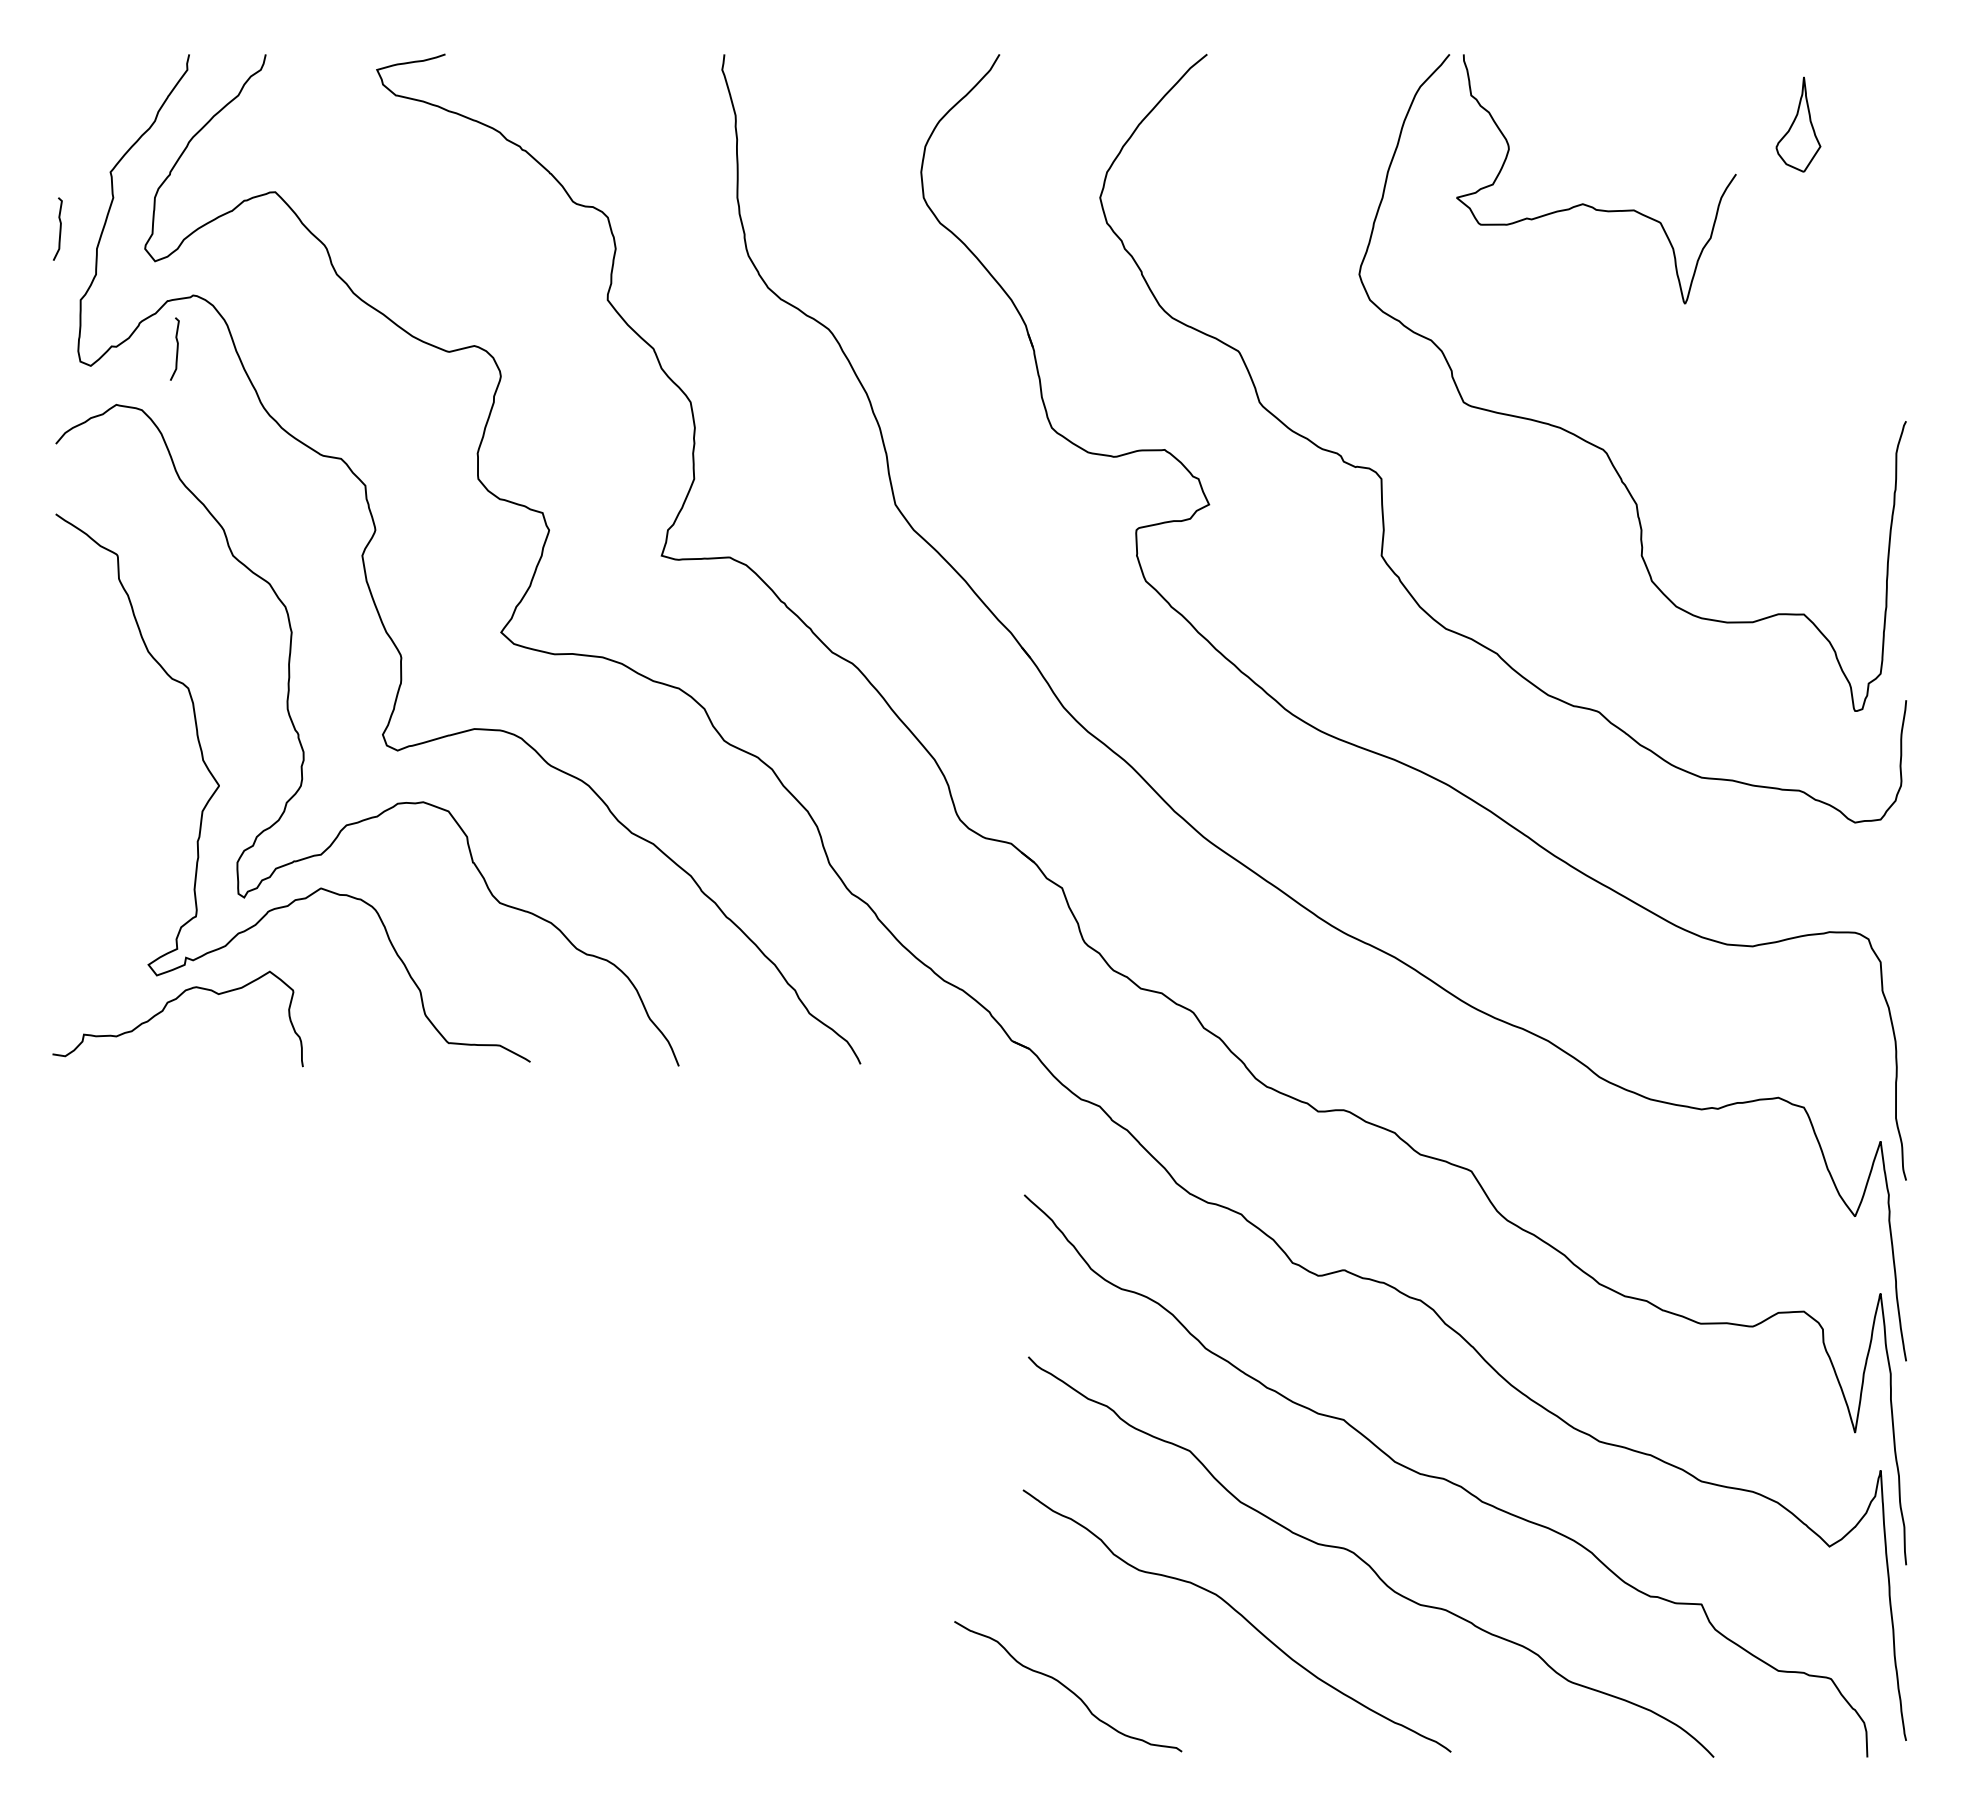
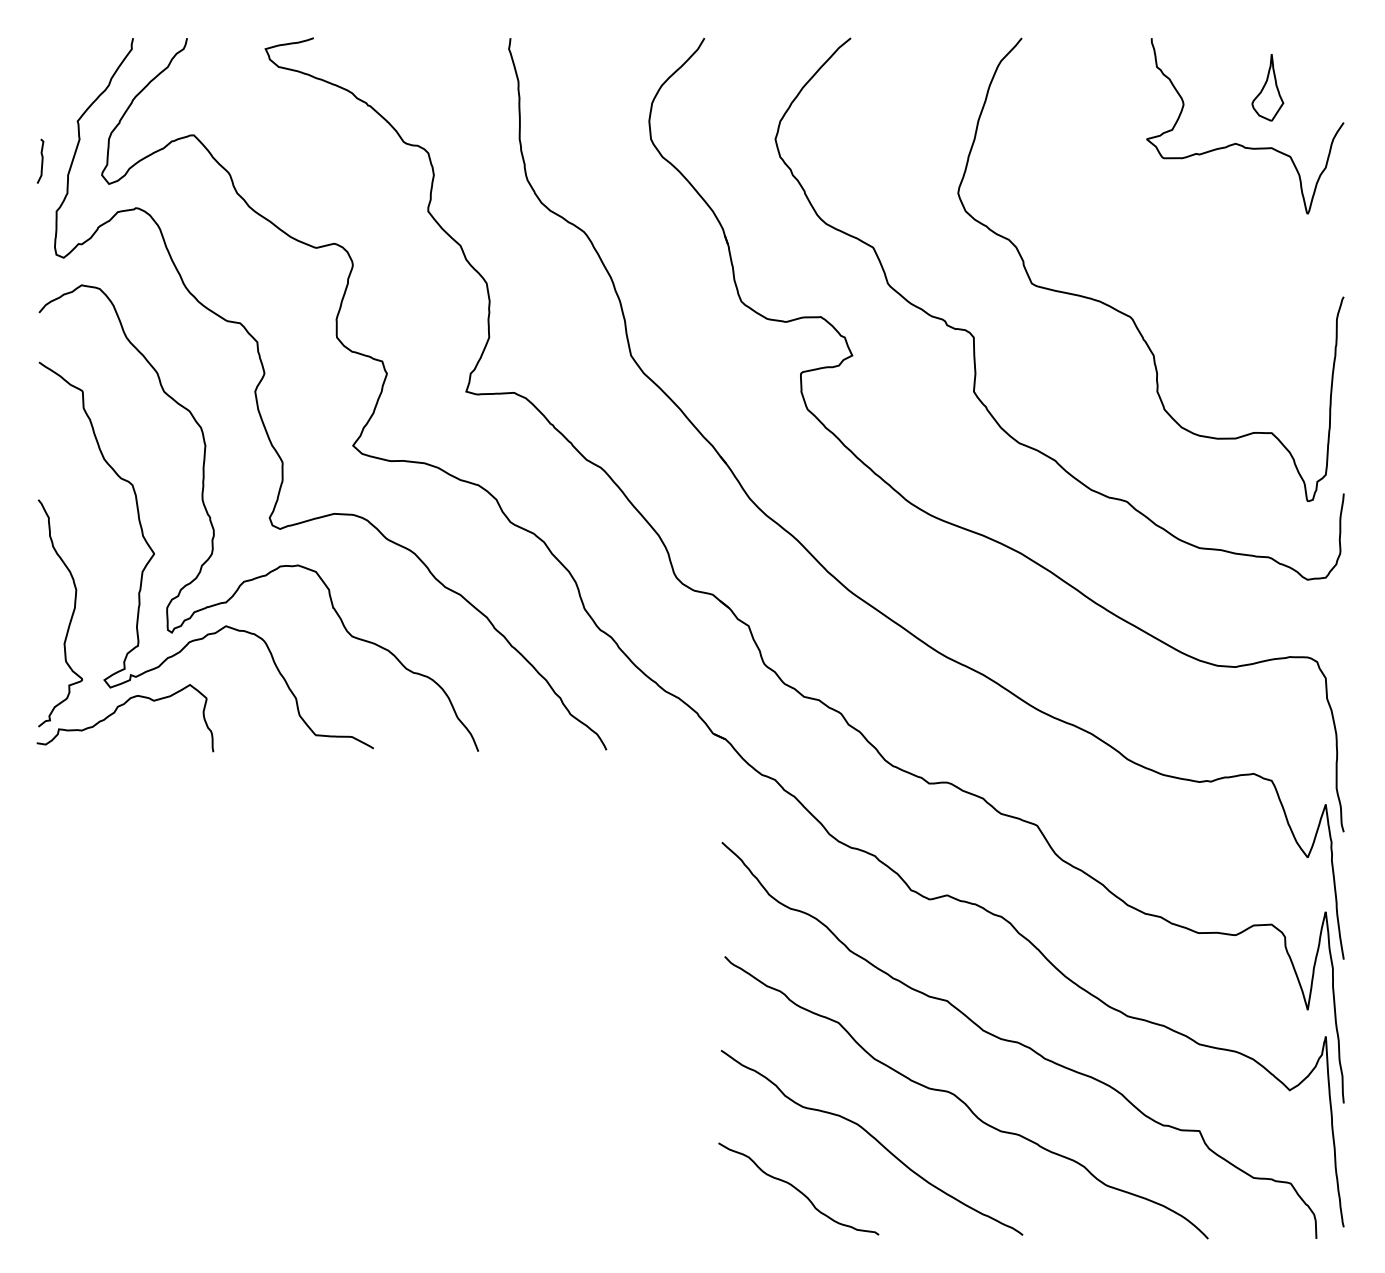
part: (1587, 204) -> (1238, 143), moved
curve: (176, 348) -> (124, 245), removed
curve: (101, 874) -> (71, 616), added
curve: (1068, 1687) -> (798, 1189), moved

